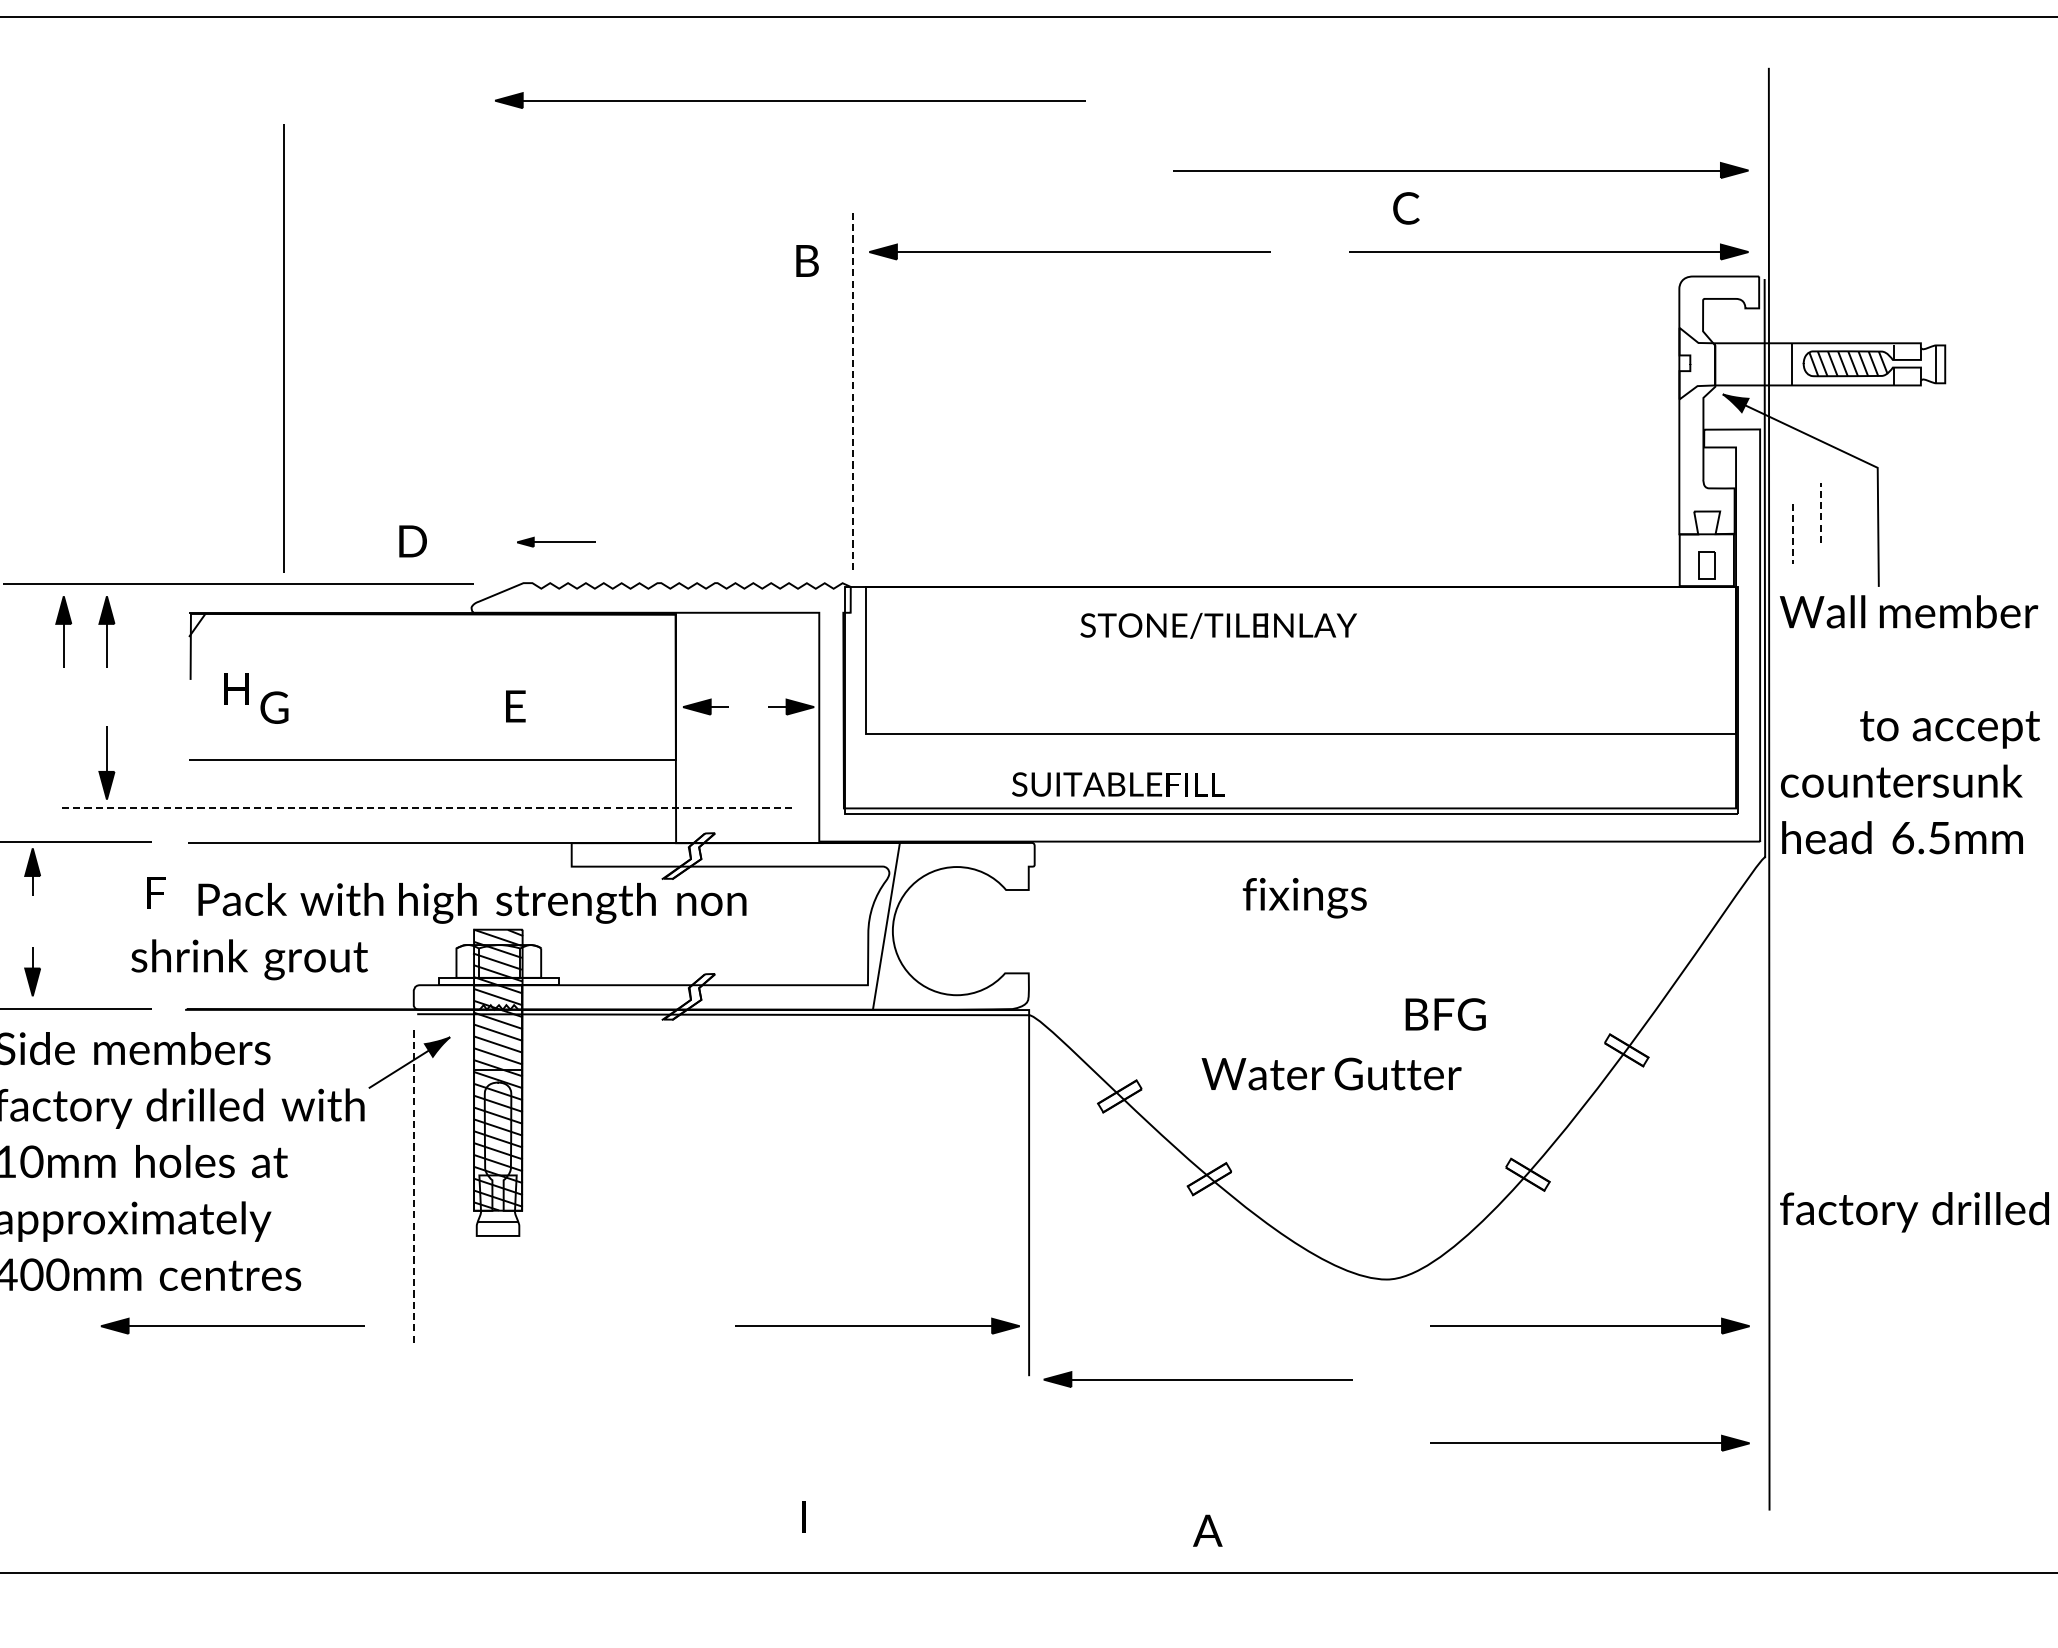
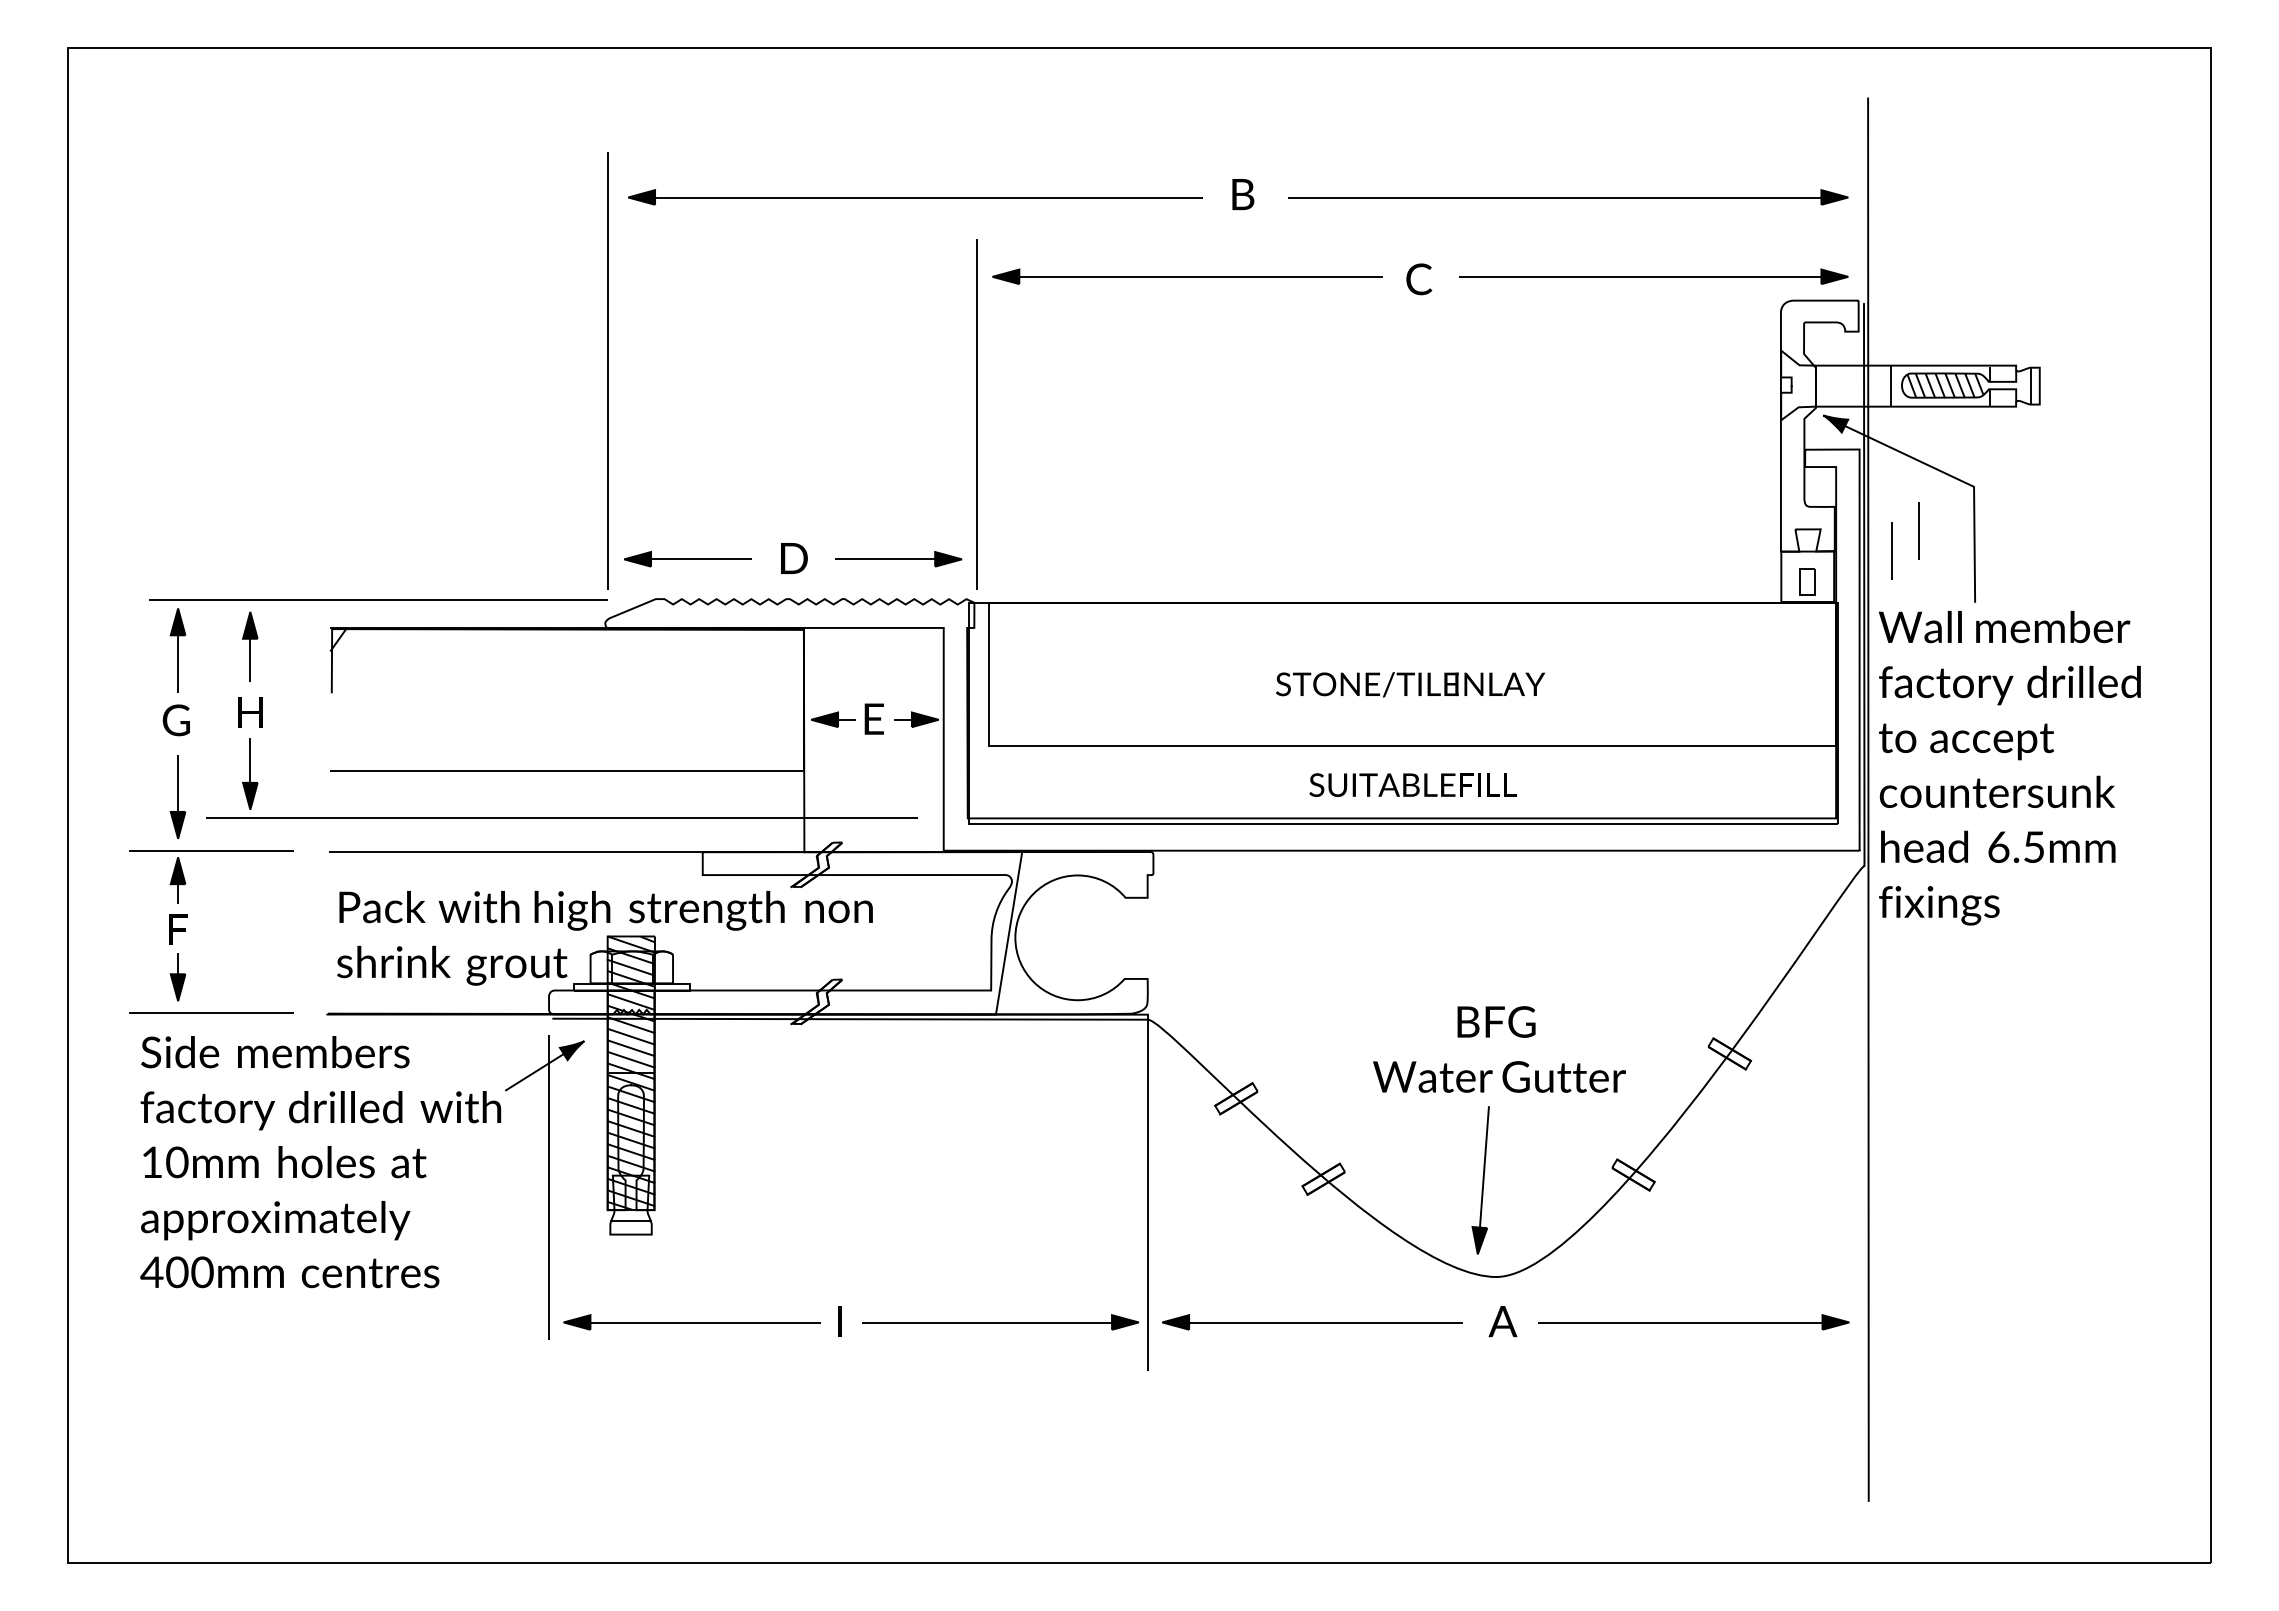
part: (790, 100) -> (915, 197), moved
text: (1406, 208) -> (1419, 279), moved
text: (807, 260) -> (1243, 194), moved
line: (283, 348) -> (607, 370), moved
line: (852, 393) -> (976, 414), dashed -> solid
line: (1821, 512) -> (1919, 530), dashed -> solid
line: (1792, 534) -> (1891, 551), dashed -> solid
text: (413, 541) -> (794, 558), moved
part: (556, 542) -> (687, 559), size x1.67
part: (772, 542) -> (898, 559), added
text: (1218, 625) -> (1410, 684), moved
part: (63, 631) -> (208, 646), removed
part: (32, 635) -> (177, 650), added
text: (236, 689) -> (250, 712), moved
text: (514, 705) -> (873, 718), moved
text: (273, 707) -> (175, 720), moved
text: (1950, 729) -> (1966, 741), moved
text: (1117, 783) -> (1412, 784), moved
part: (32, 785) -> (177, 796), added
line: (427, 808) -> (562, 818), dashed -> solid
text: (156, 892) -> (178, 929), moved
text: (1304, 897) -> (1939, 905), moved
text: (249, 959) -> (452, 965), moved
text: (1445, 1013) -> (1496, 1021), moved
text: (1331, 1073) -> (1499, 1076), moved
part: (1370, 1180) -> (1480, 1180), added
line: (414, 1187) -> (549, 1187), dashed -> solid
text: (1914, 1212) -> (2009, 685), moved
part: (232, 1326) -> (691, 1322), moved
part: (1198, 1379) -> (1312, 1322), moved
part: (1589, 1443) -> (1693, 1436), removed
text: (803, 1517) -> (839, 1321), moved
text: (1207, 1530) -> (1502, 1321), moved

